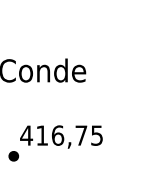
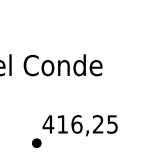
text: (80, 135) -> (97, 124), 416,75 -> 416,25

